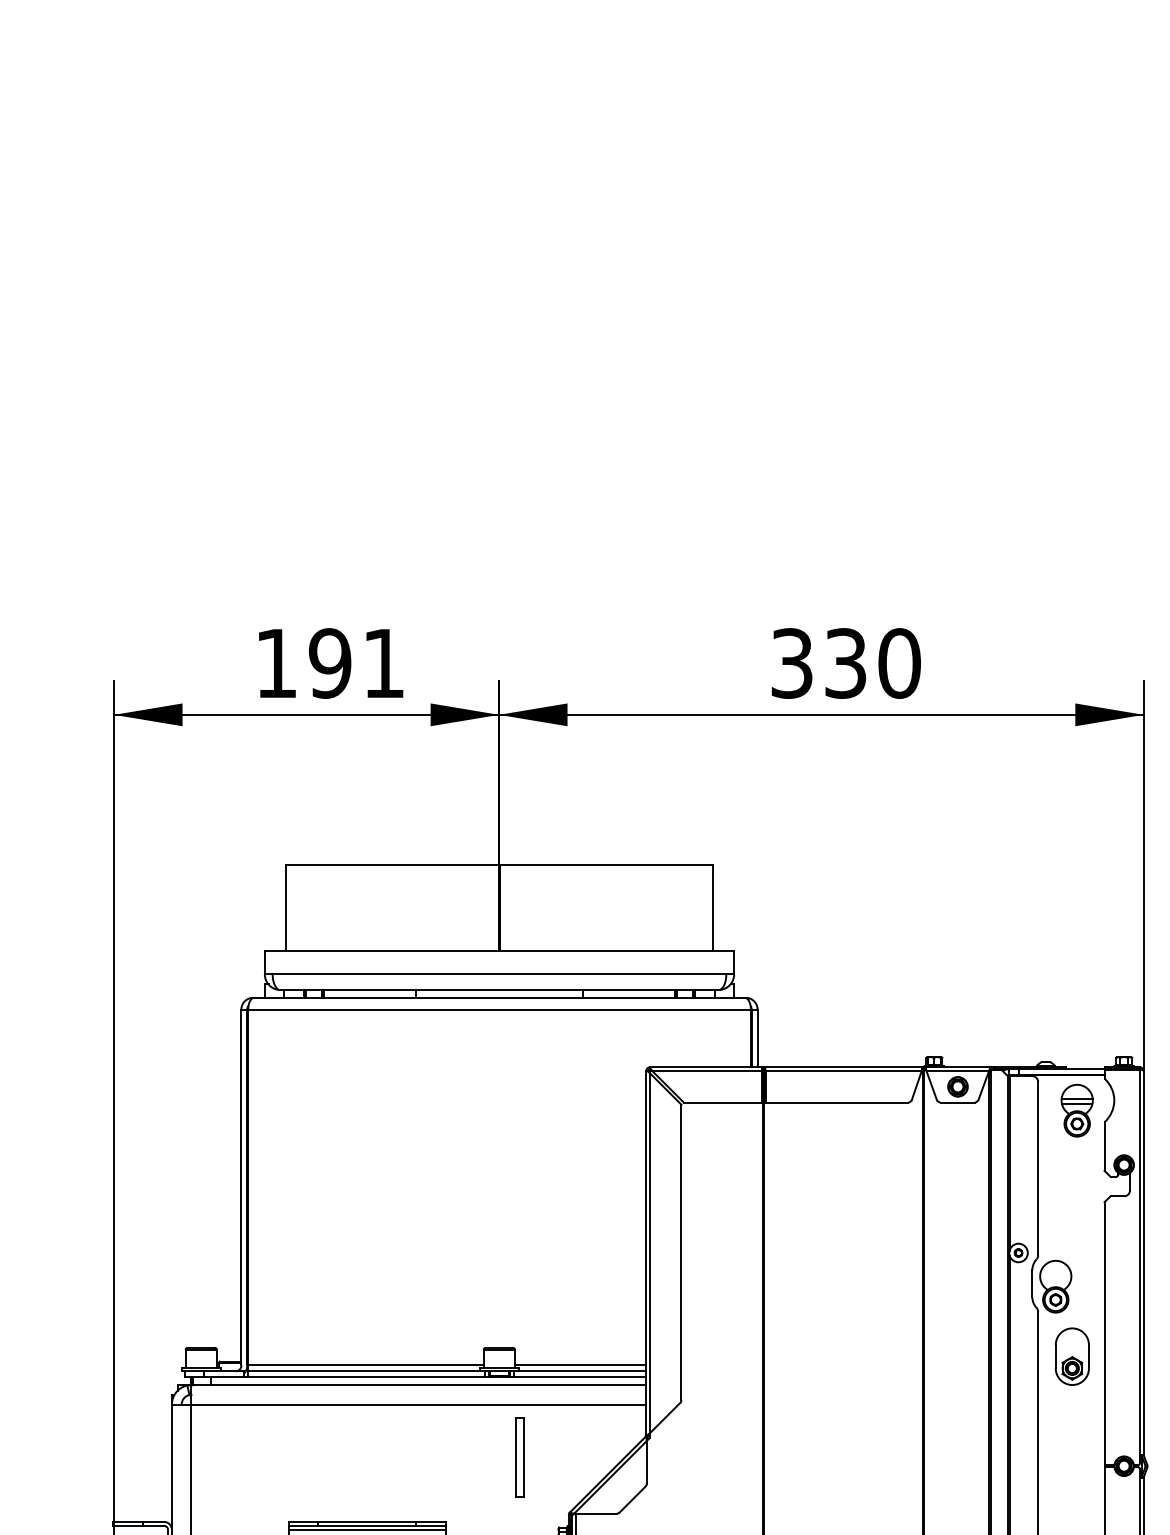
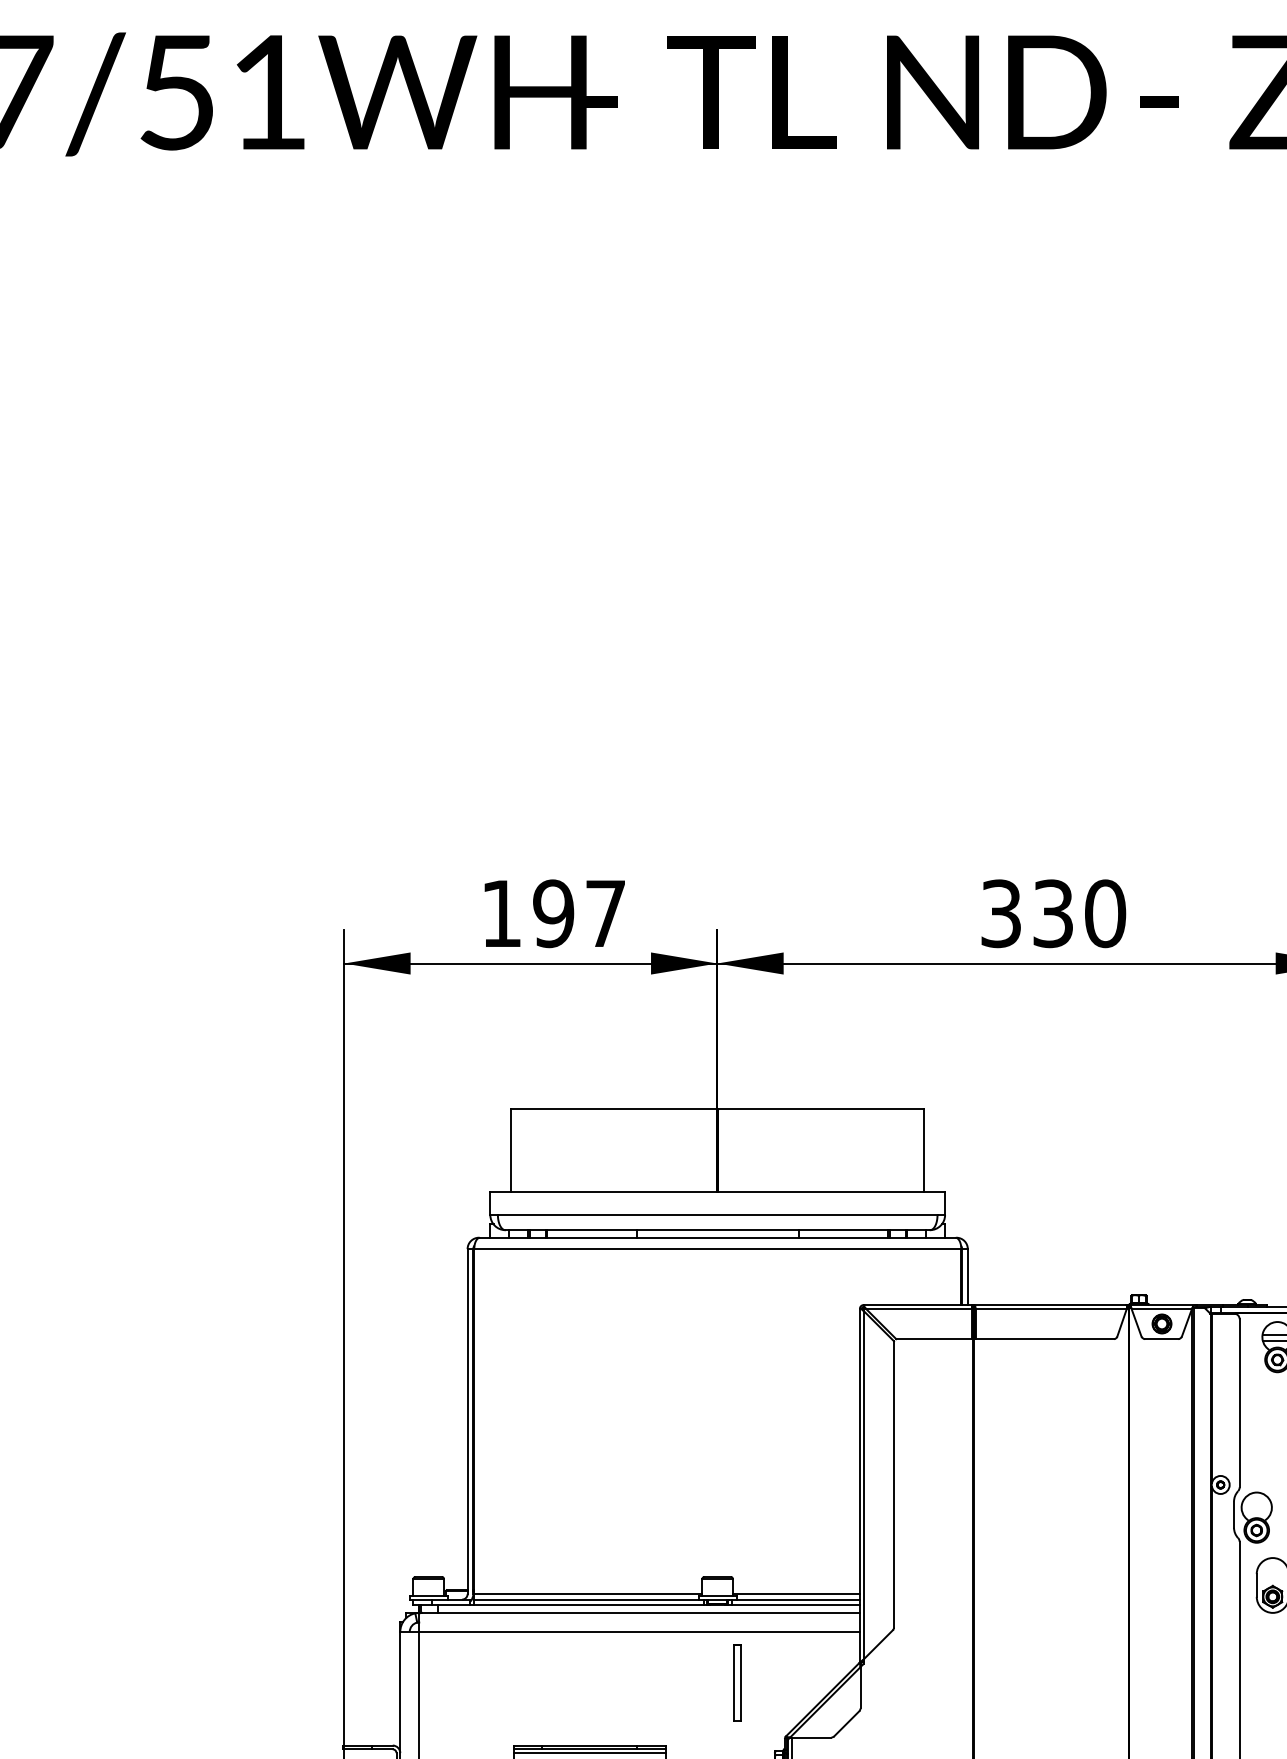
text: (383, 663) -> (605, 913), 191 -> 197

